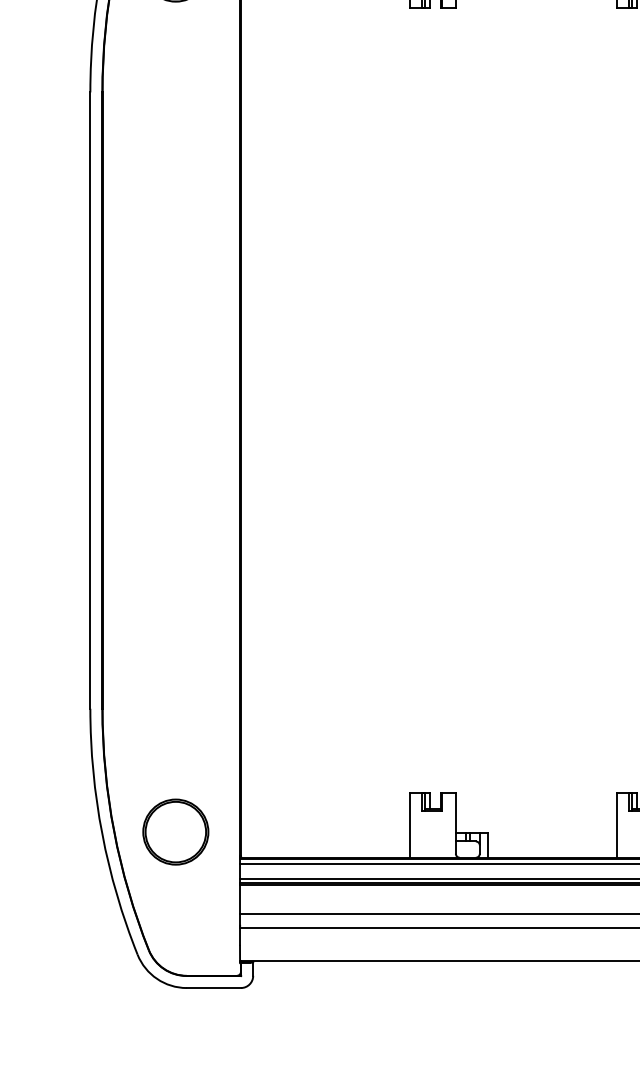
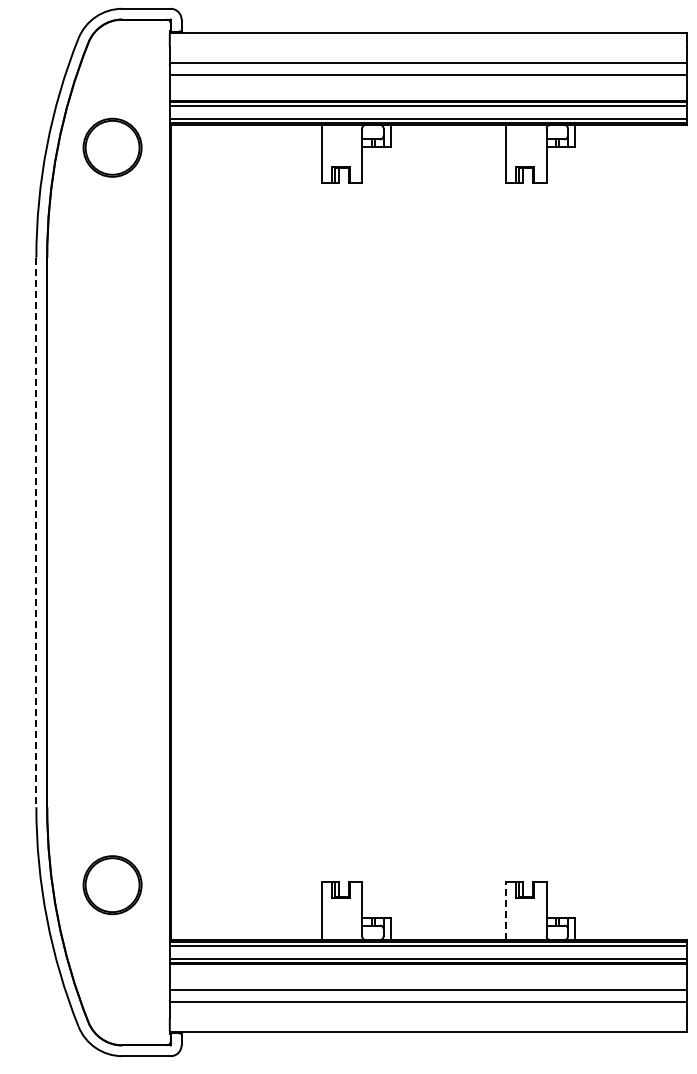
line: (90, 400) -> (36, 532), solid -> dashed
line: (616, 825) -> (505, 911), solid -> dashed
part: (175, 832) -> (112, 885), moved

